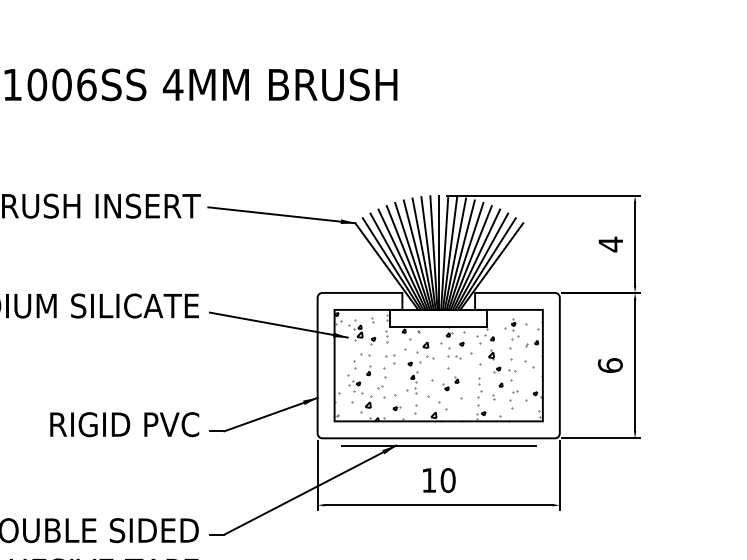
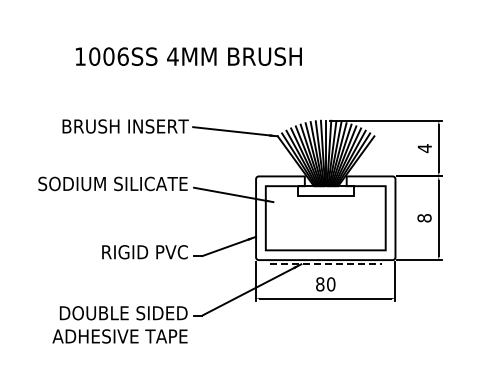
text: (610, 364) -> (424, 217), 6 -> 8
hatch: (438, 366) -> (325, 218), removed
line: (438, 445) -> (325, 264), solid -> dashed
text: (429, 480) -> (320, 284), 10 -> 80

